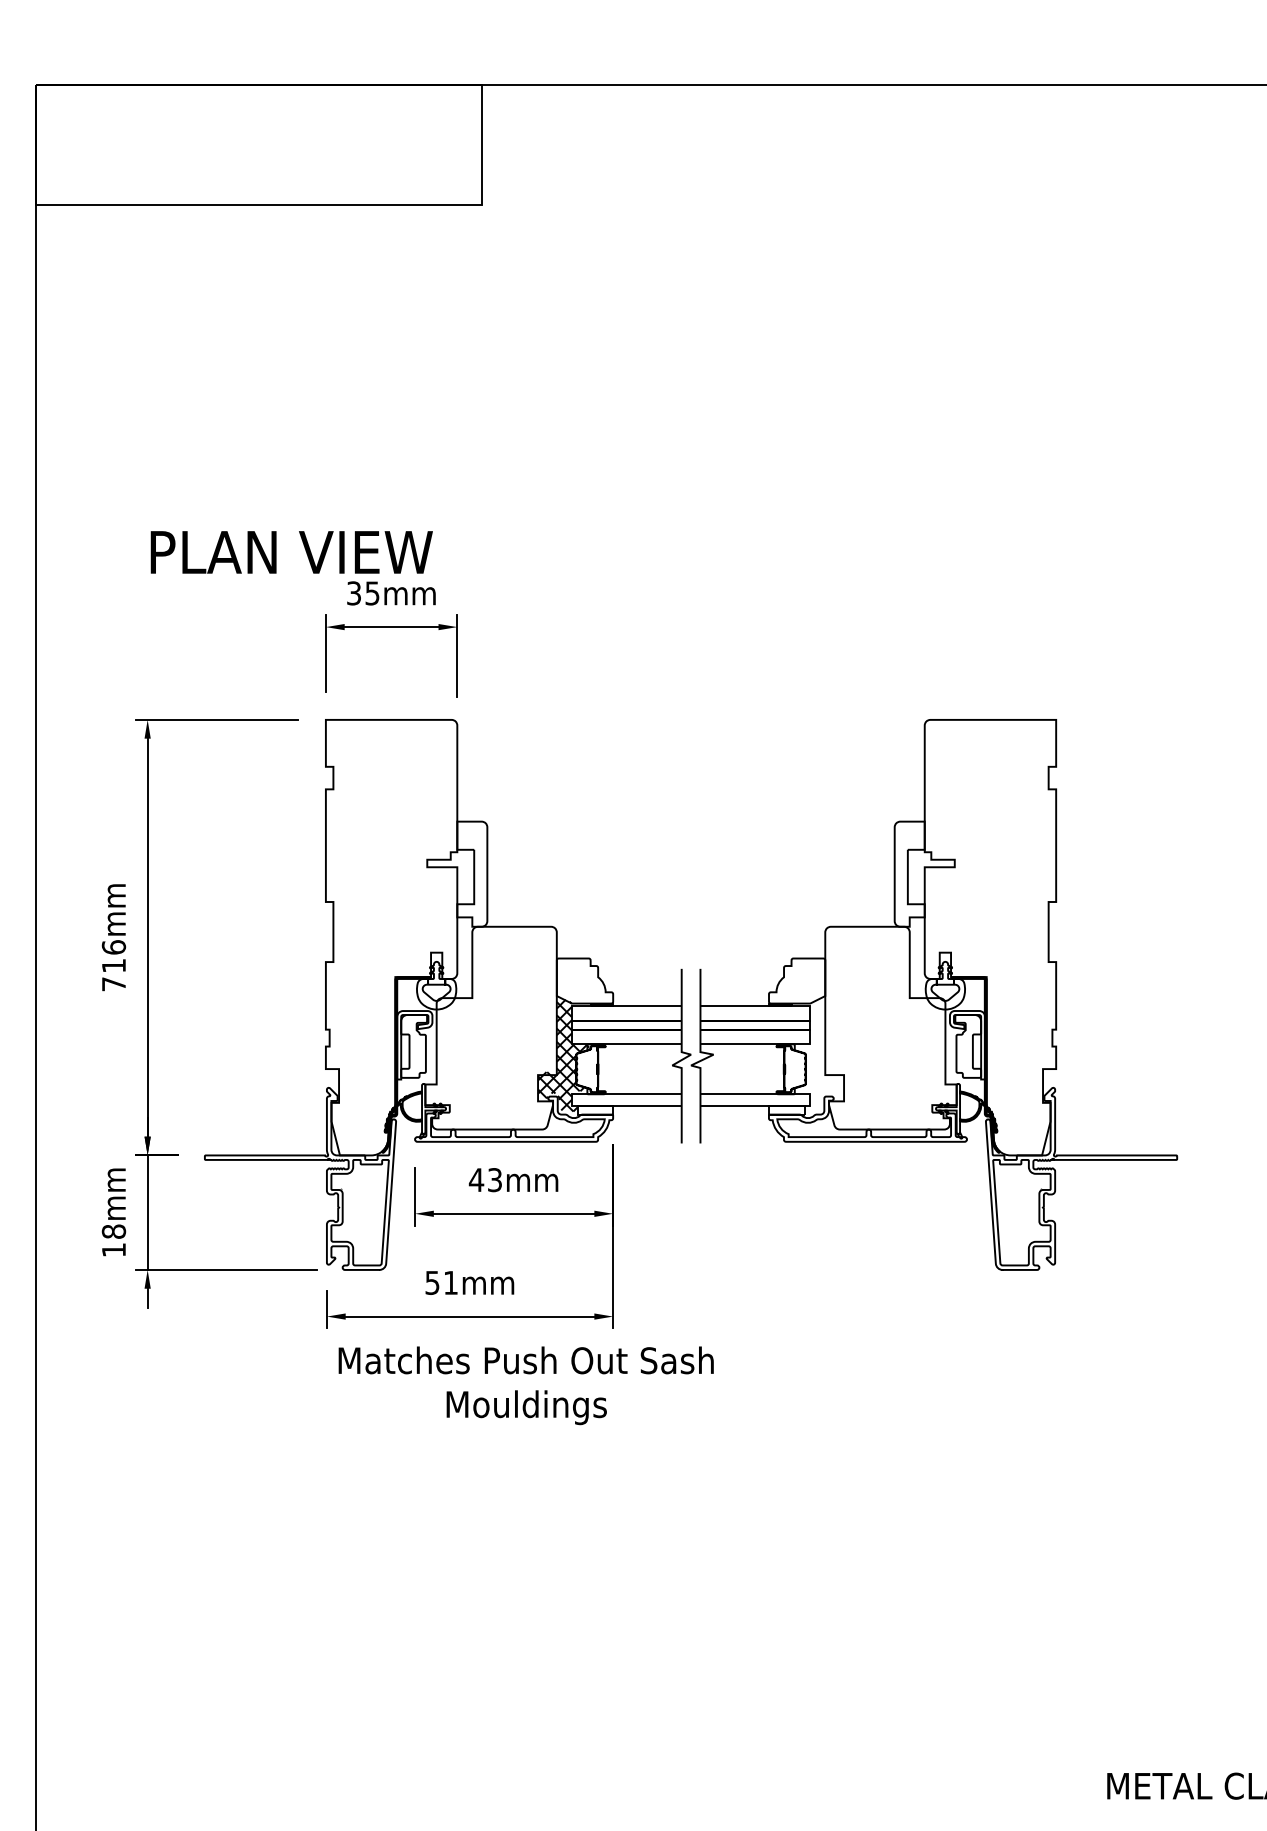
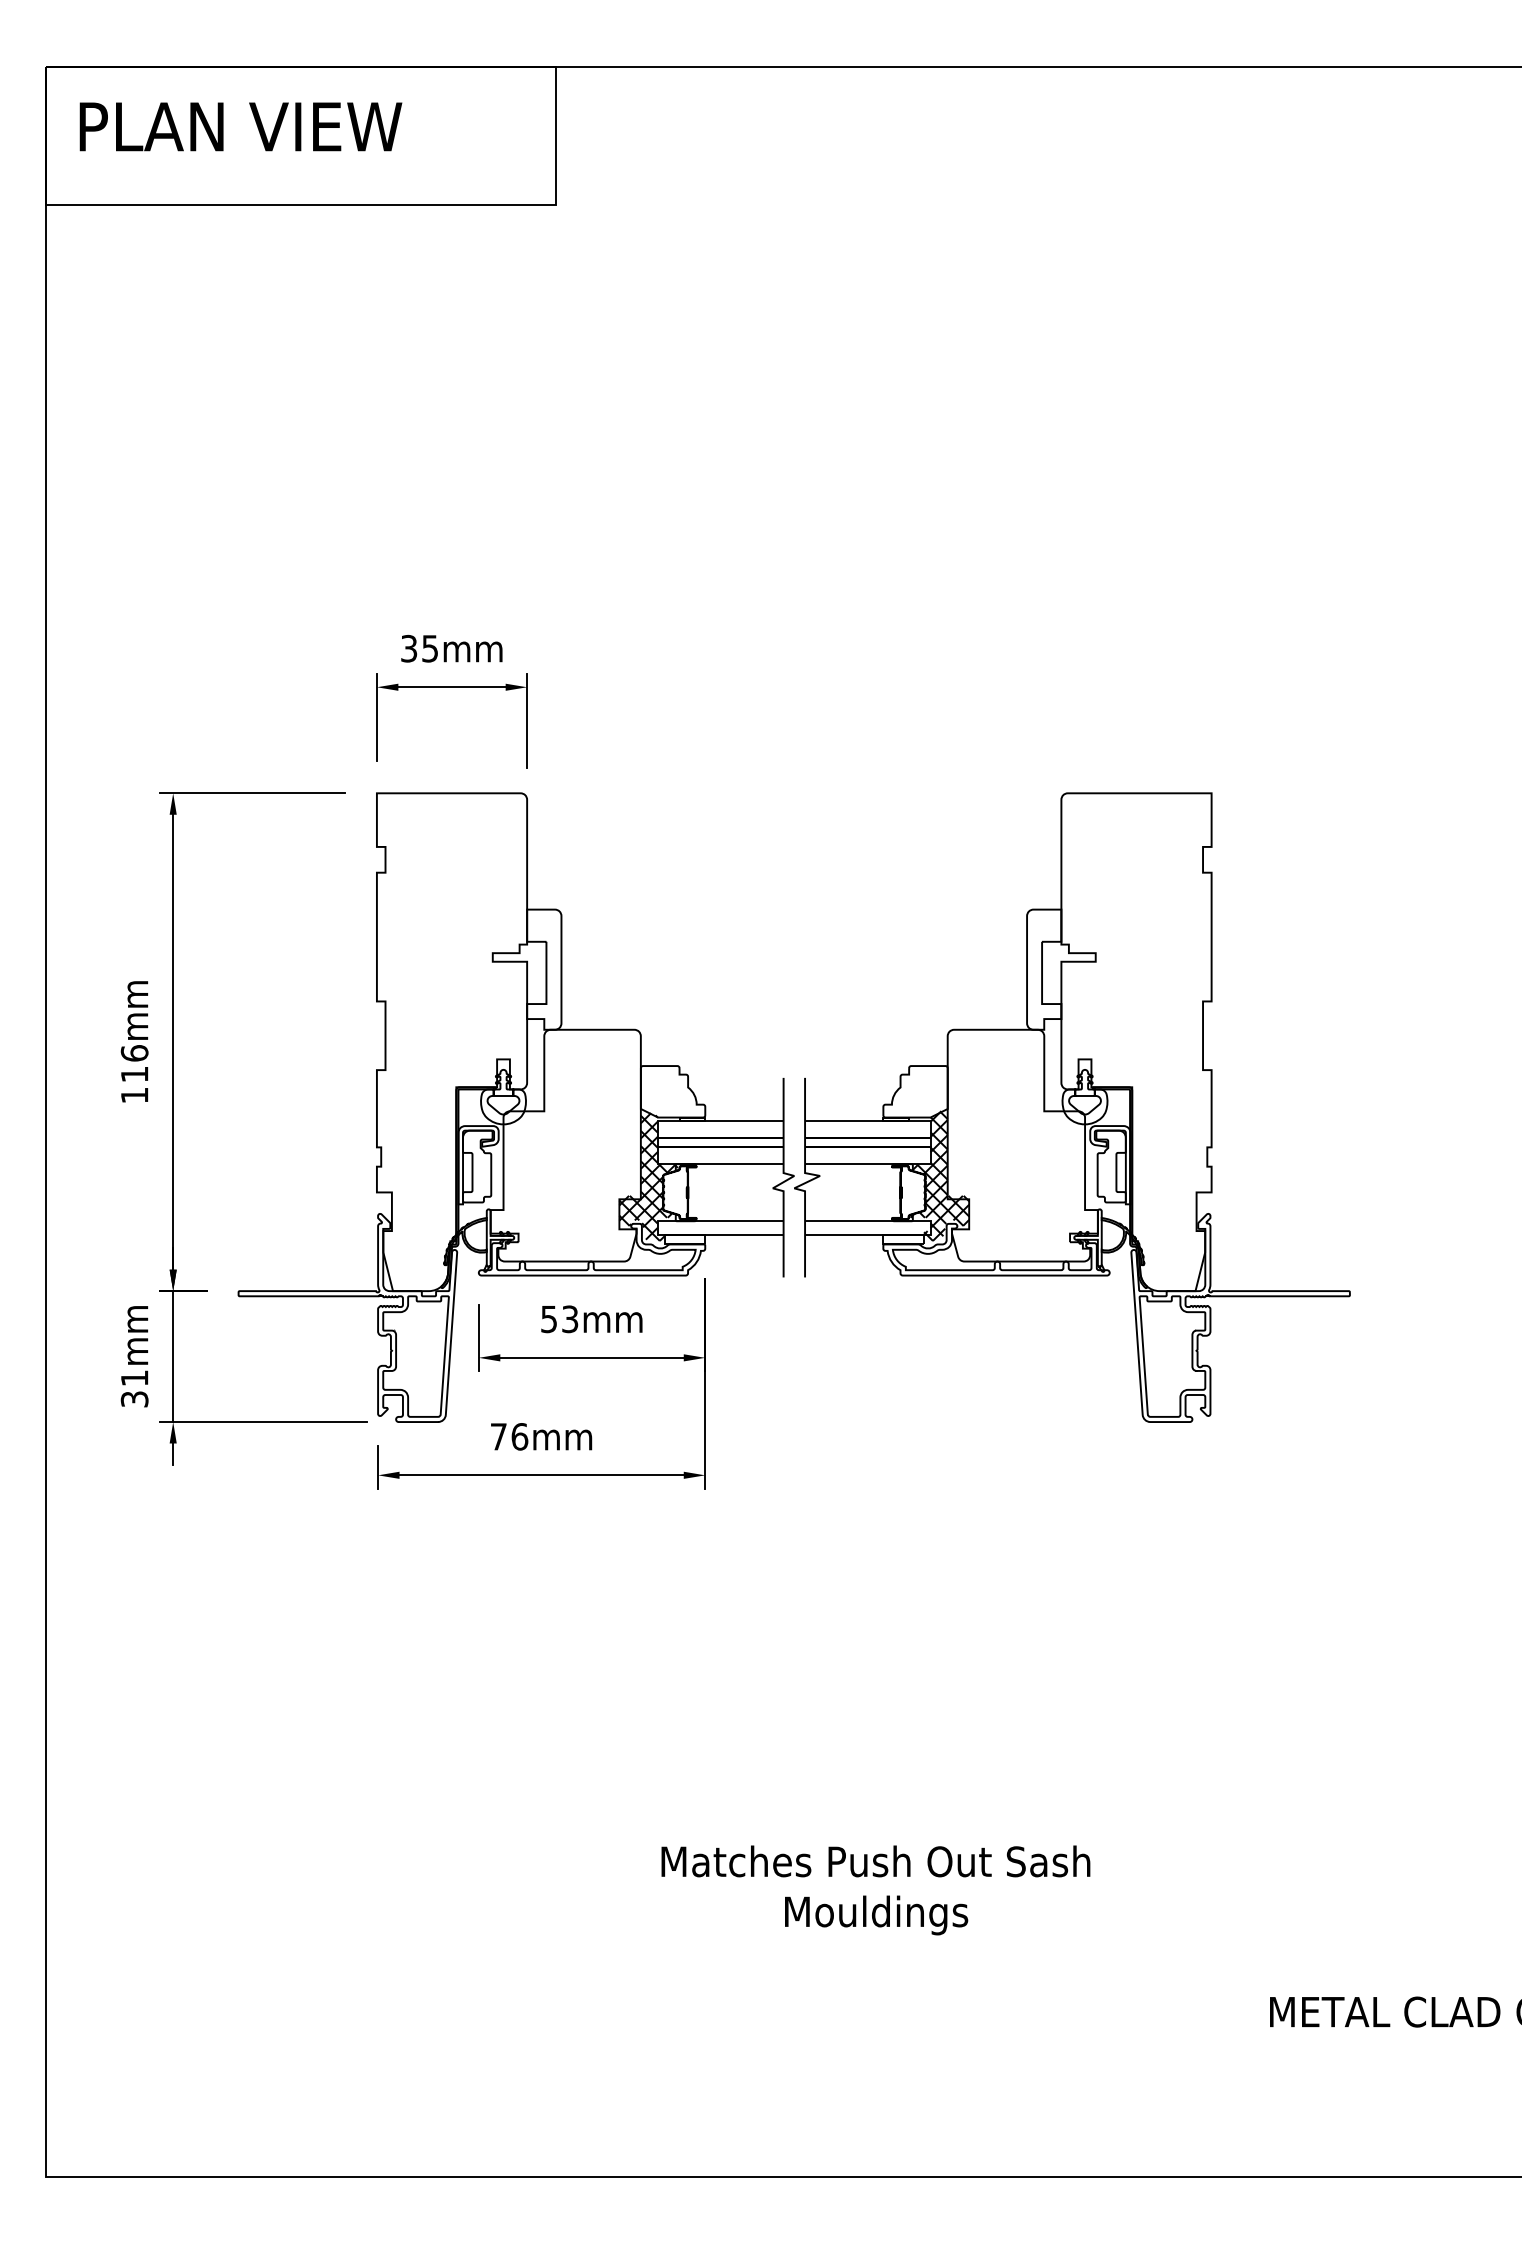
text: (291, 552) -> (240, 126), moved
text: (113, 984) -> (134, 1095), 716mm -> 116mm
hatch: (818, 1054) -> (939, 1175), added
text: (476, 1180) -> (548, 1319), 43mm -> 53mm
text: (113, 1240) -> (134, 1388), 18mm -> 31mm
text: (441, 1282) -> (509, 1436), 51mm -> 76mm
text: (525, 1385) -> (875, 1890), moved

